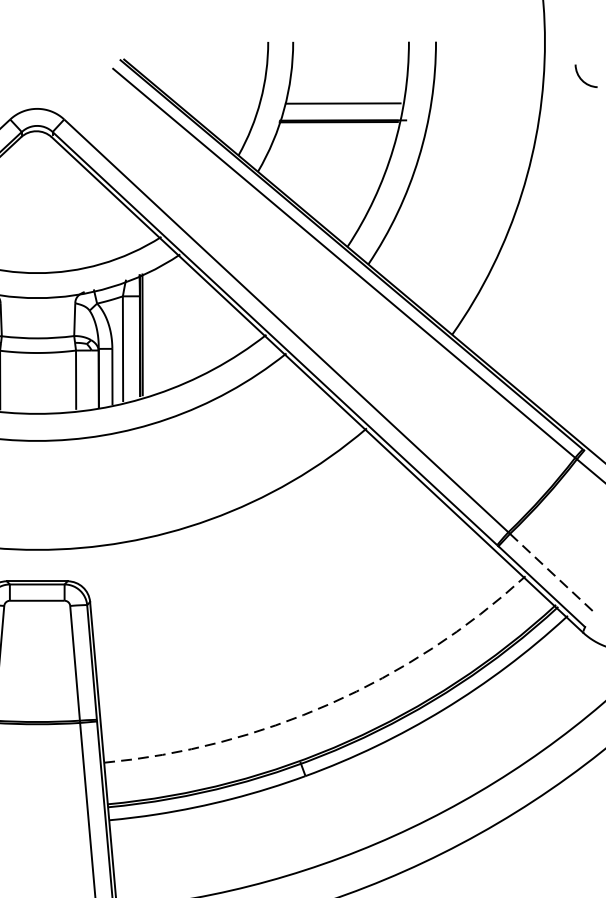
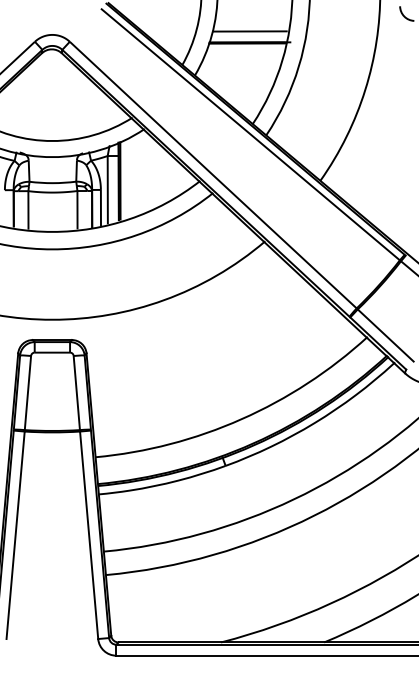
line: (554, 574) -> (386, 335), dashed -> solid
arc: (330, 704) -> (241, 419), dashed -> solid

